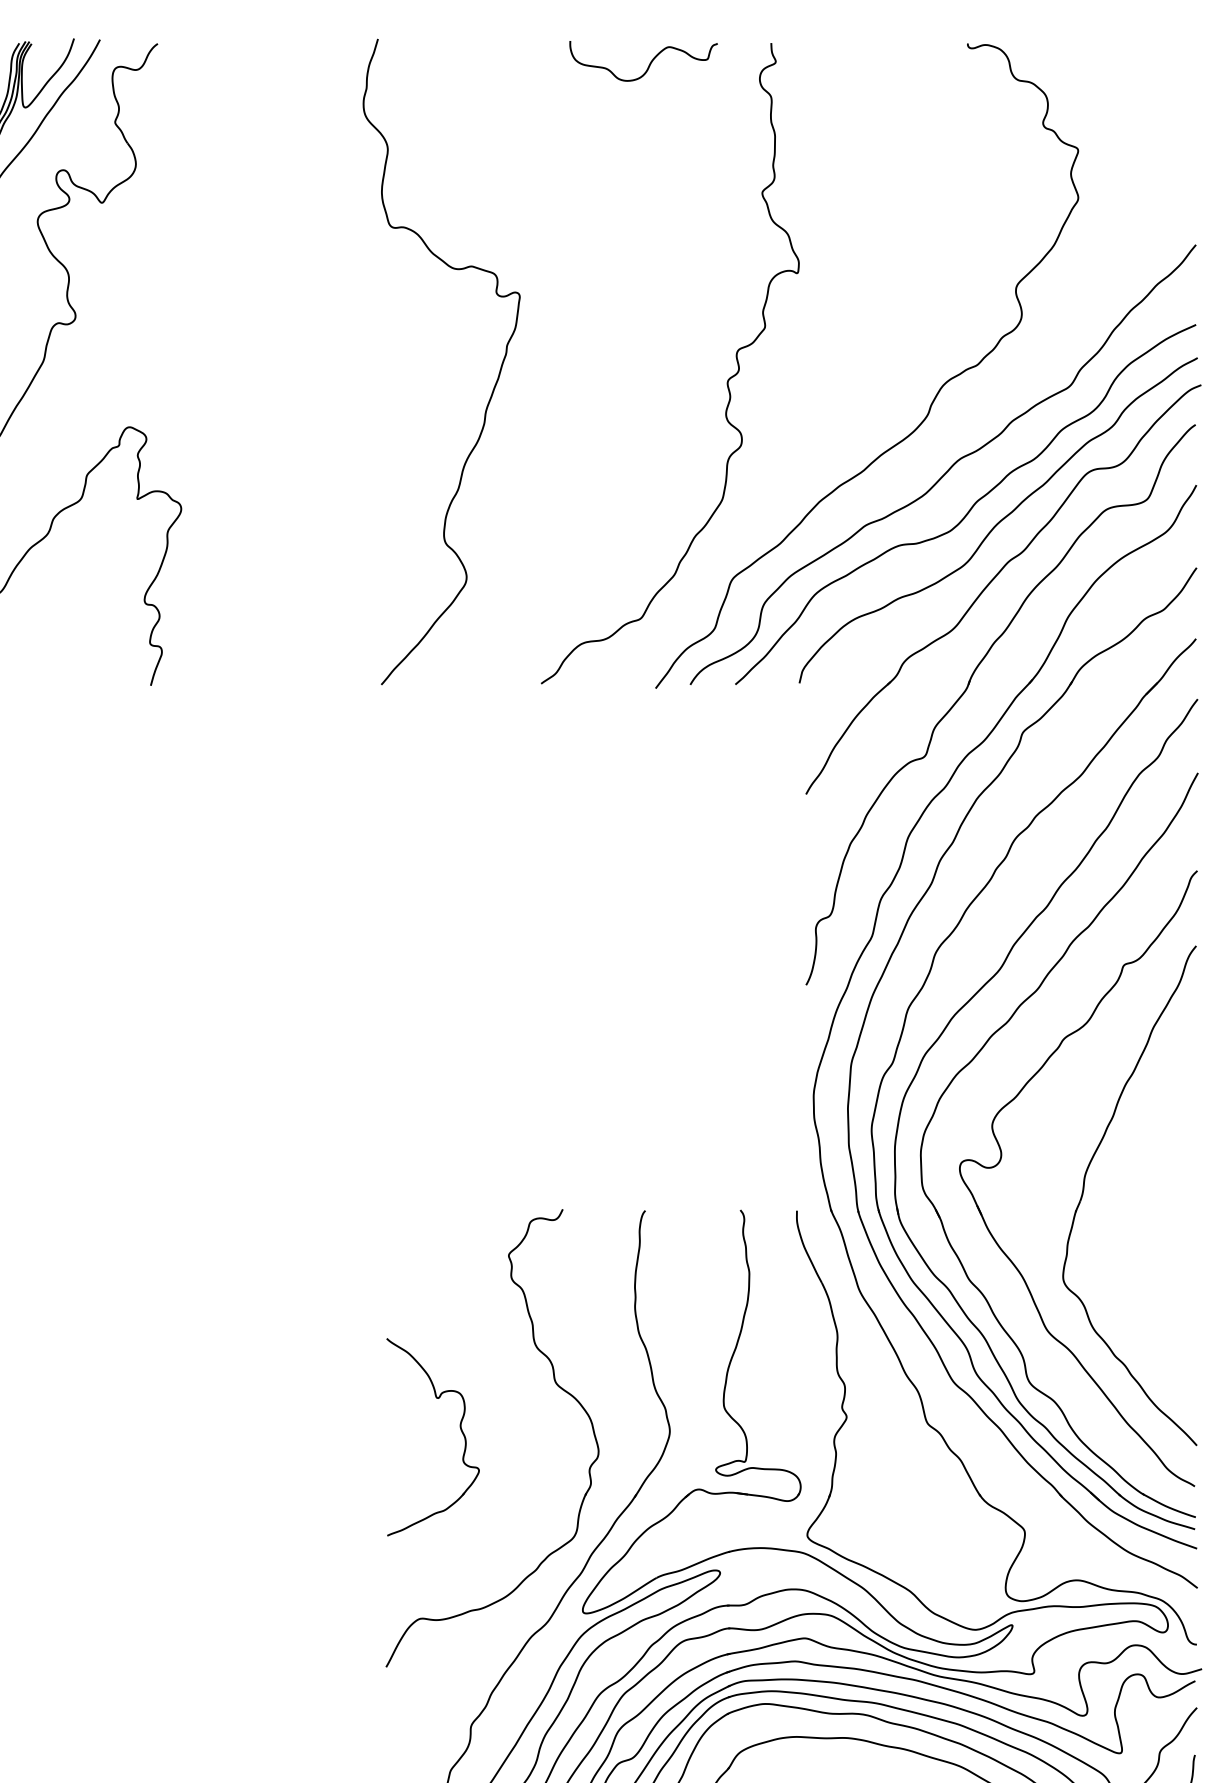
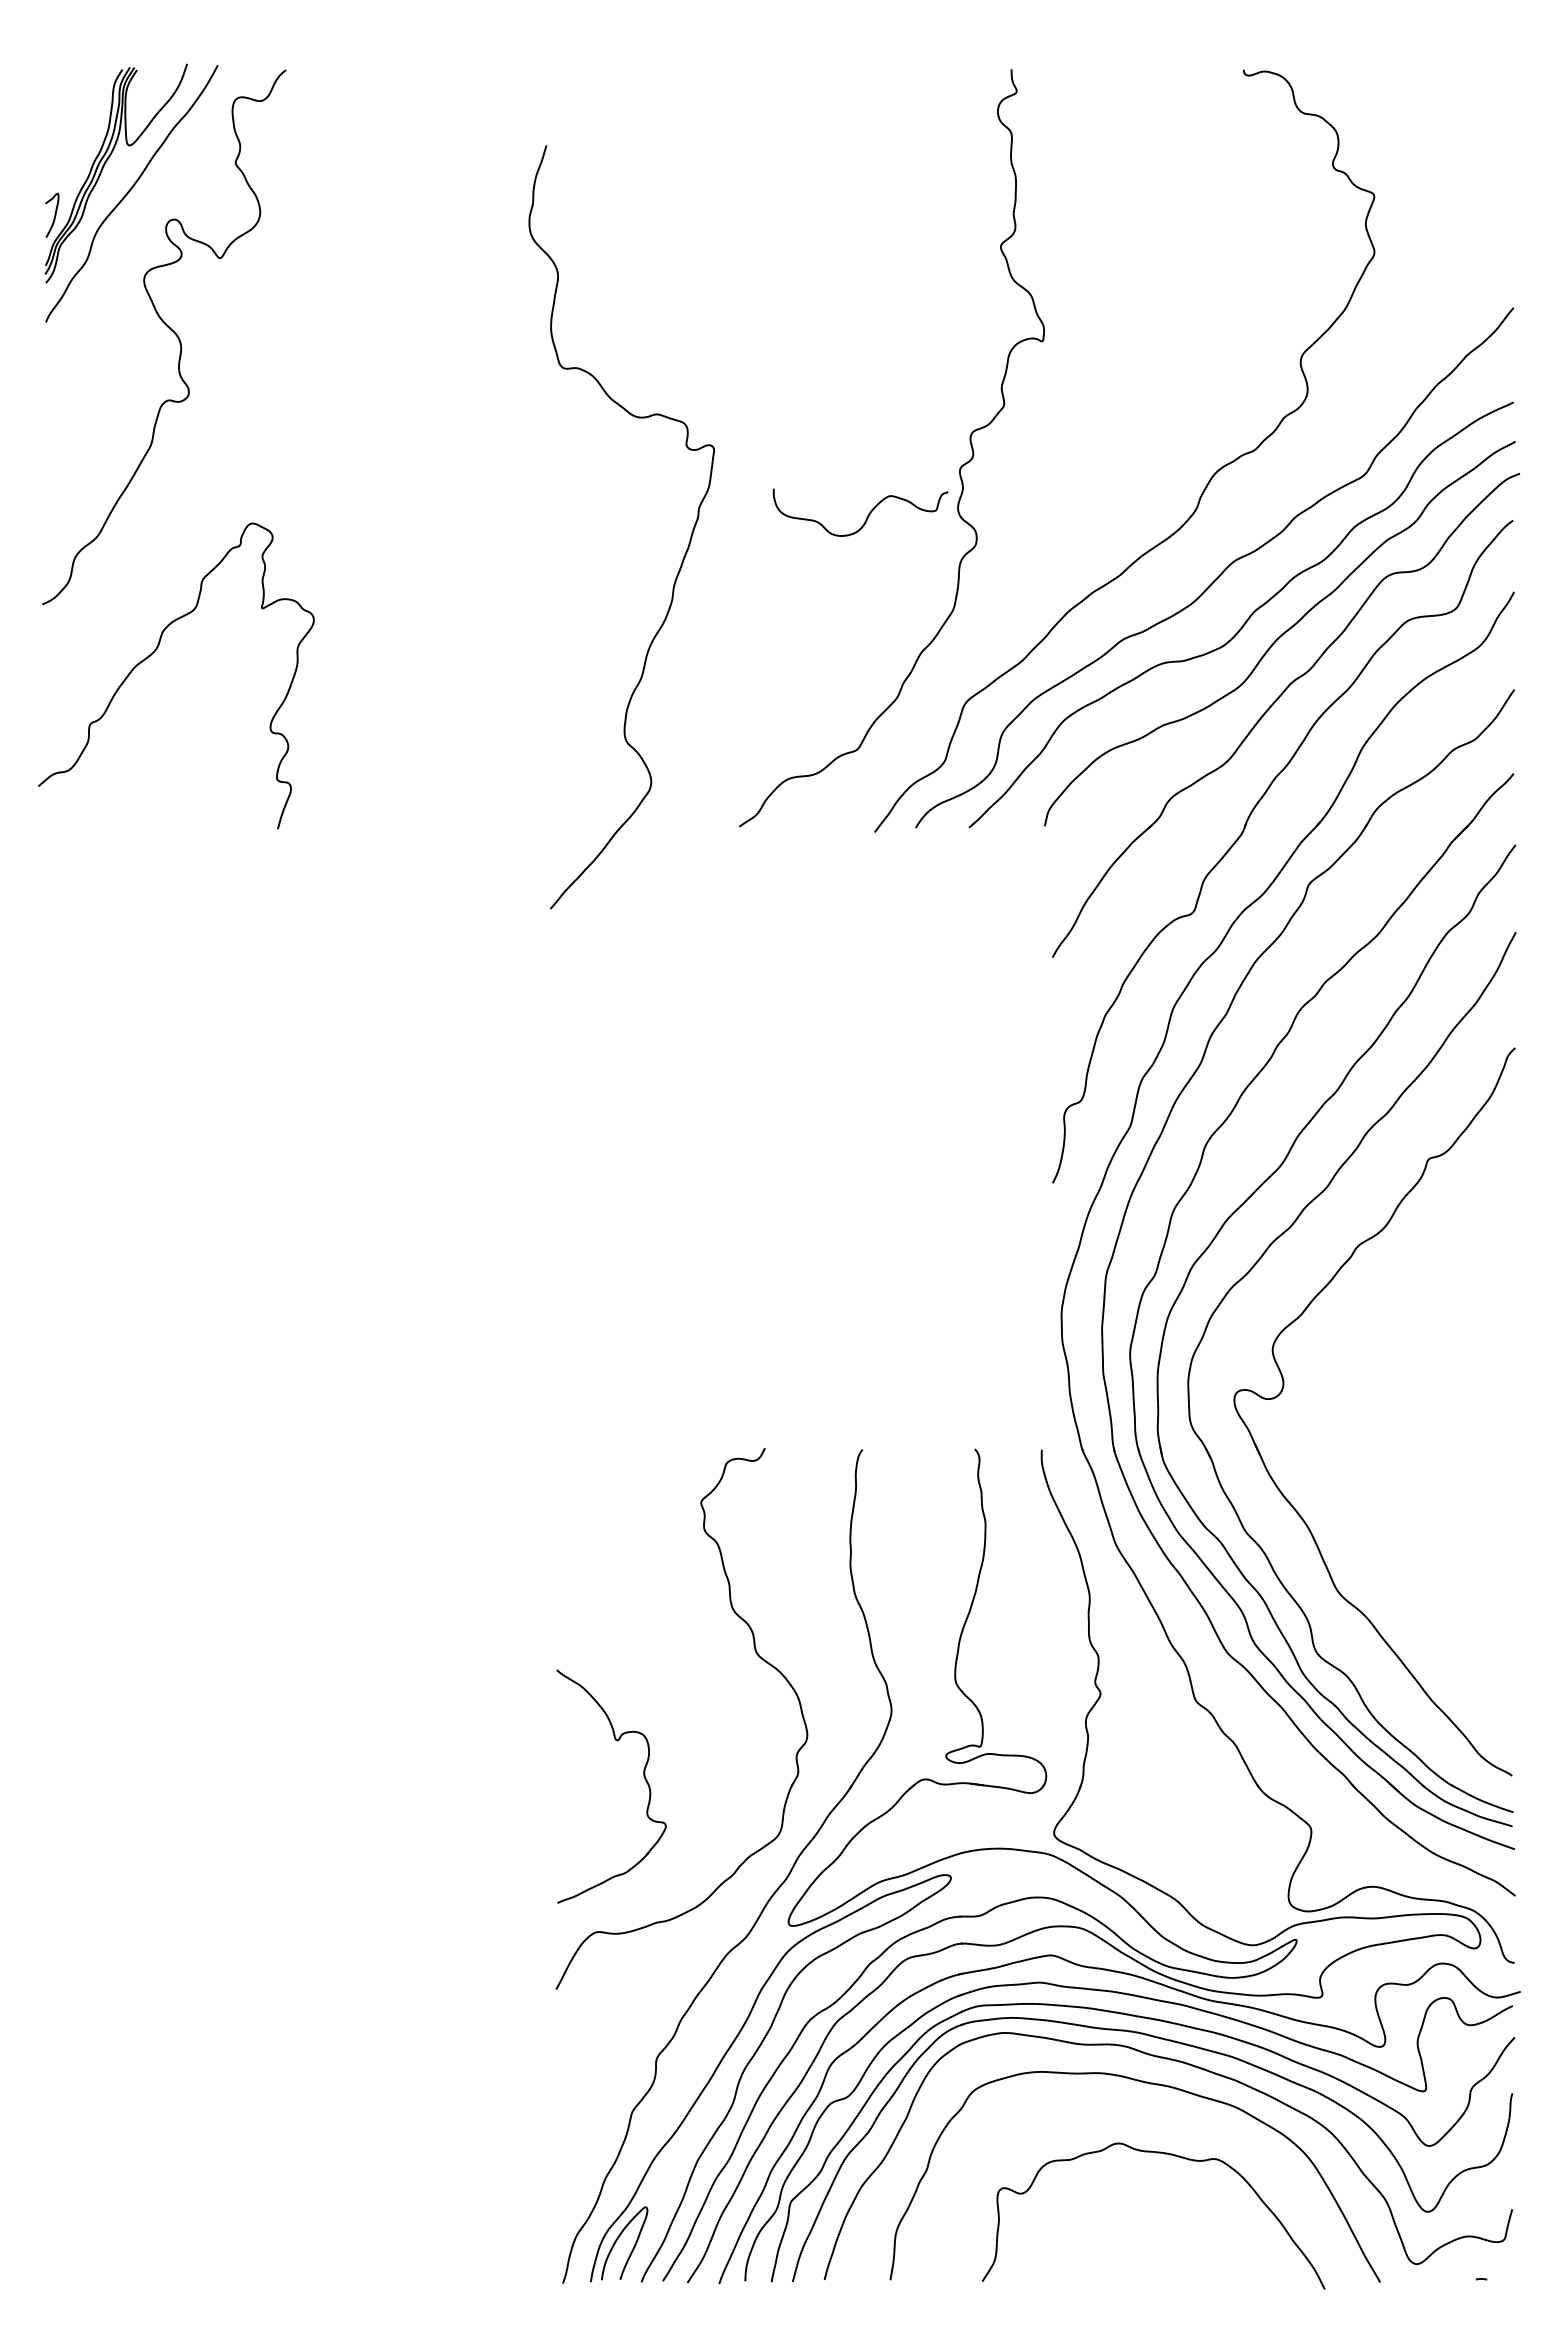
curve: (649, 63) -> (867, 515), moved
curve: (495, 382) -> (685, 551), moved
part: (1084, 1190) -> (1381, 1425), removed
part: (460, 1428) -> (643, 1776), moved

